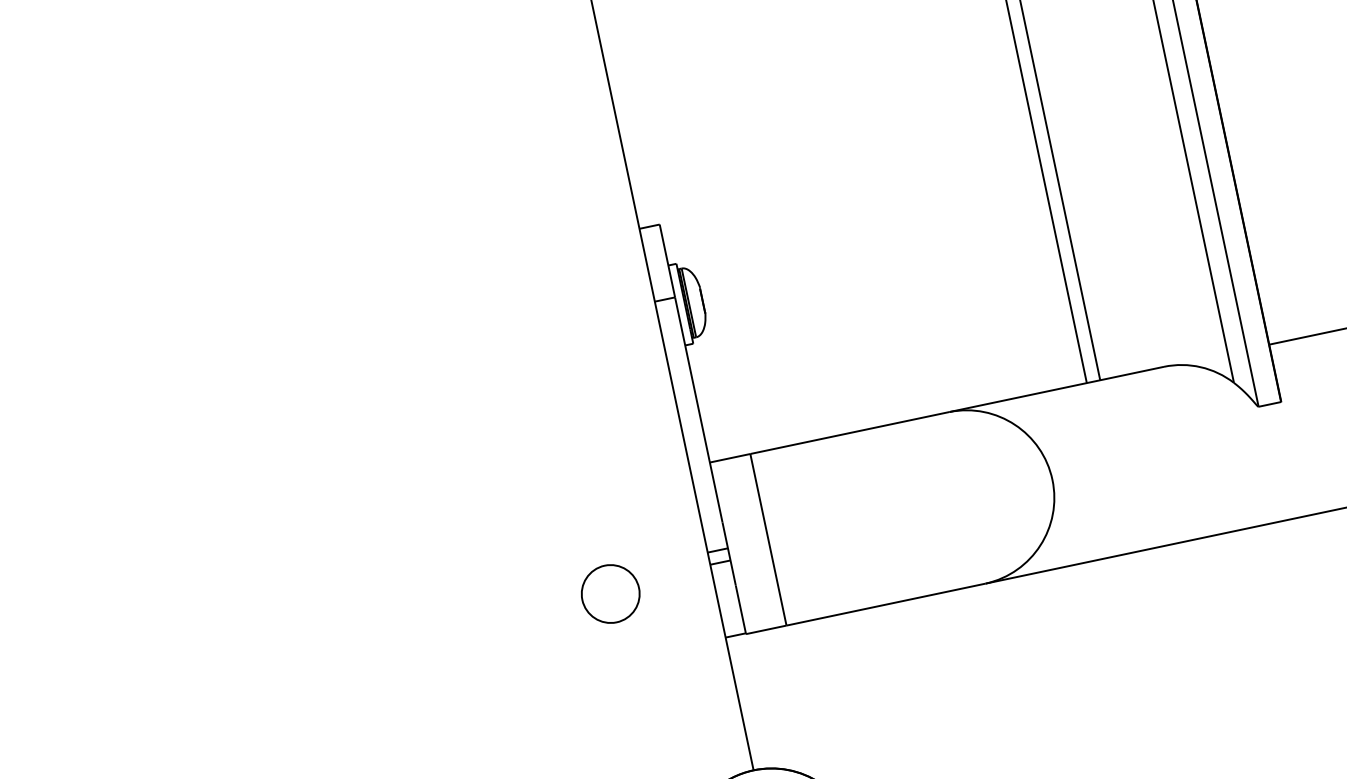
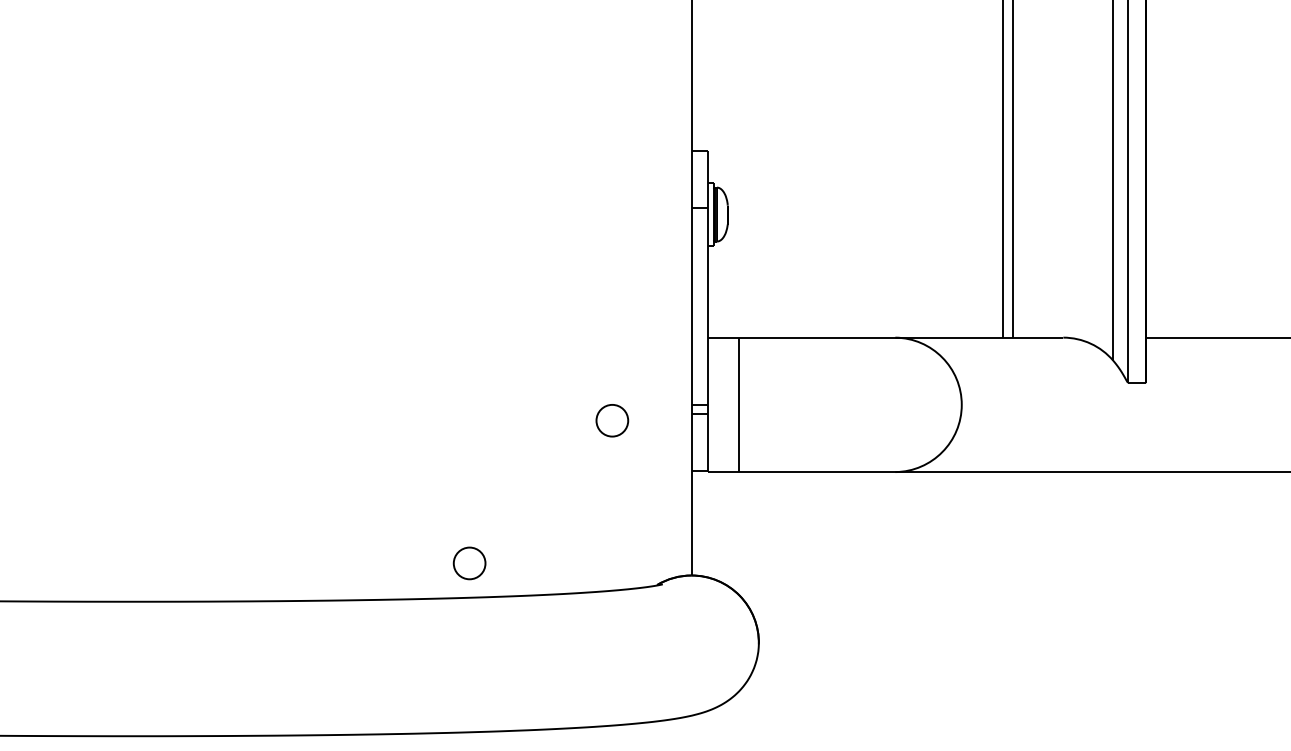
part: (610, 593) -> (612, 420), size x0.71

